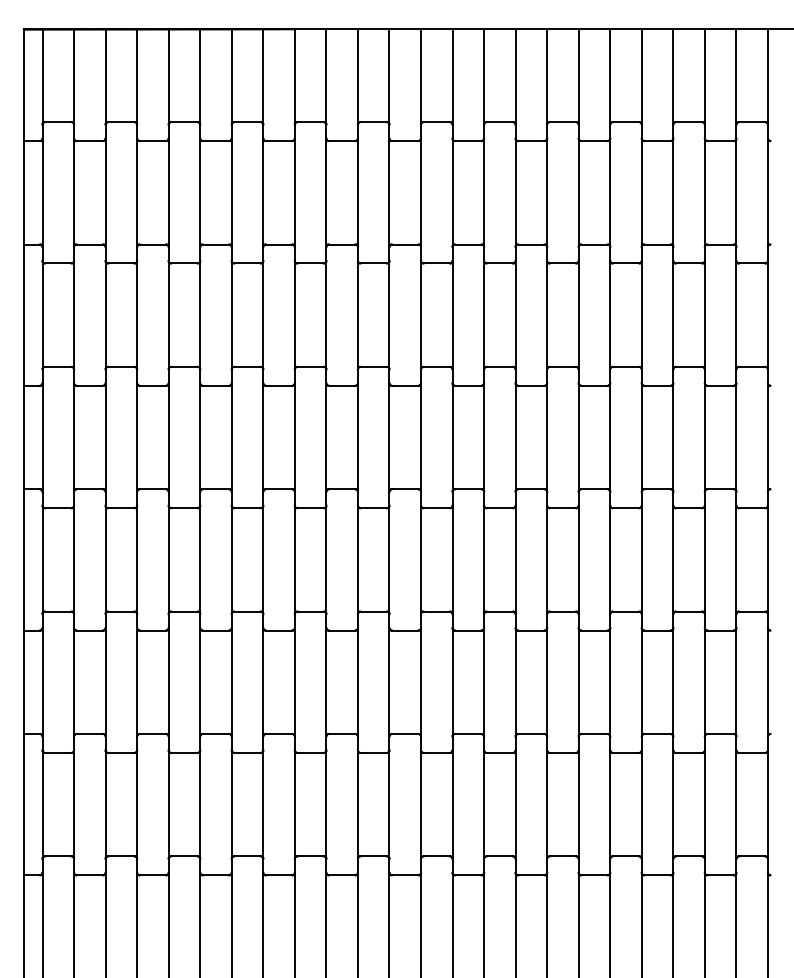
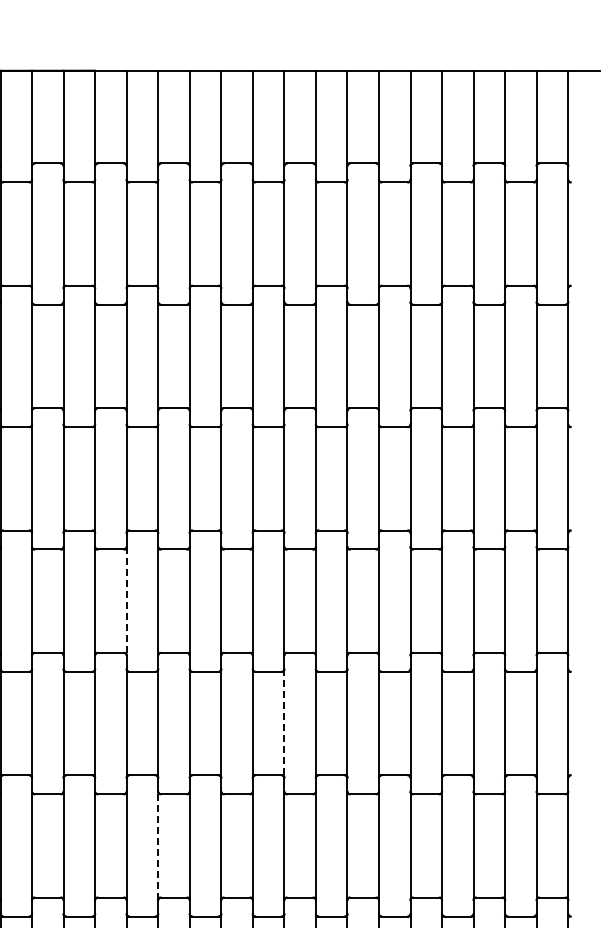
line: (326, 560) -> (126, 601), solid -> dashed
line: (484, 682) -> (284, 723), solid -> dashed
line: (357, 804) -> (157, 845), solid -> dashed

